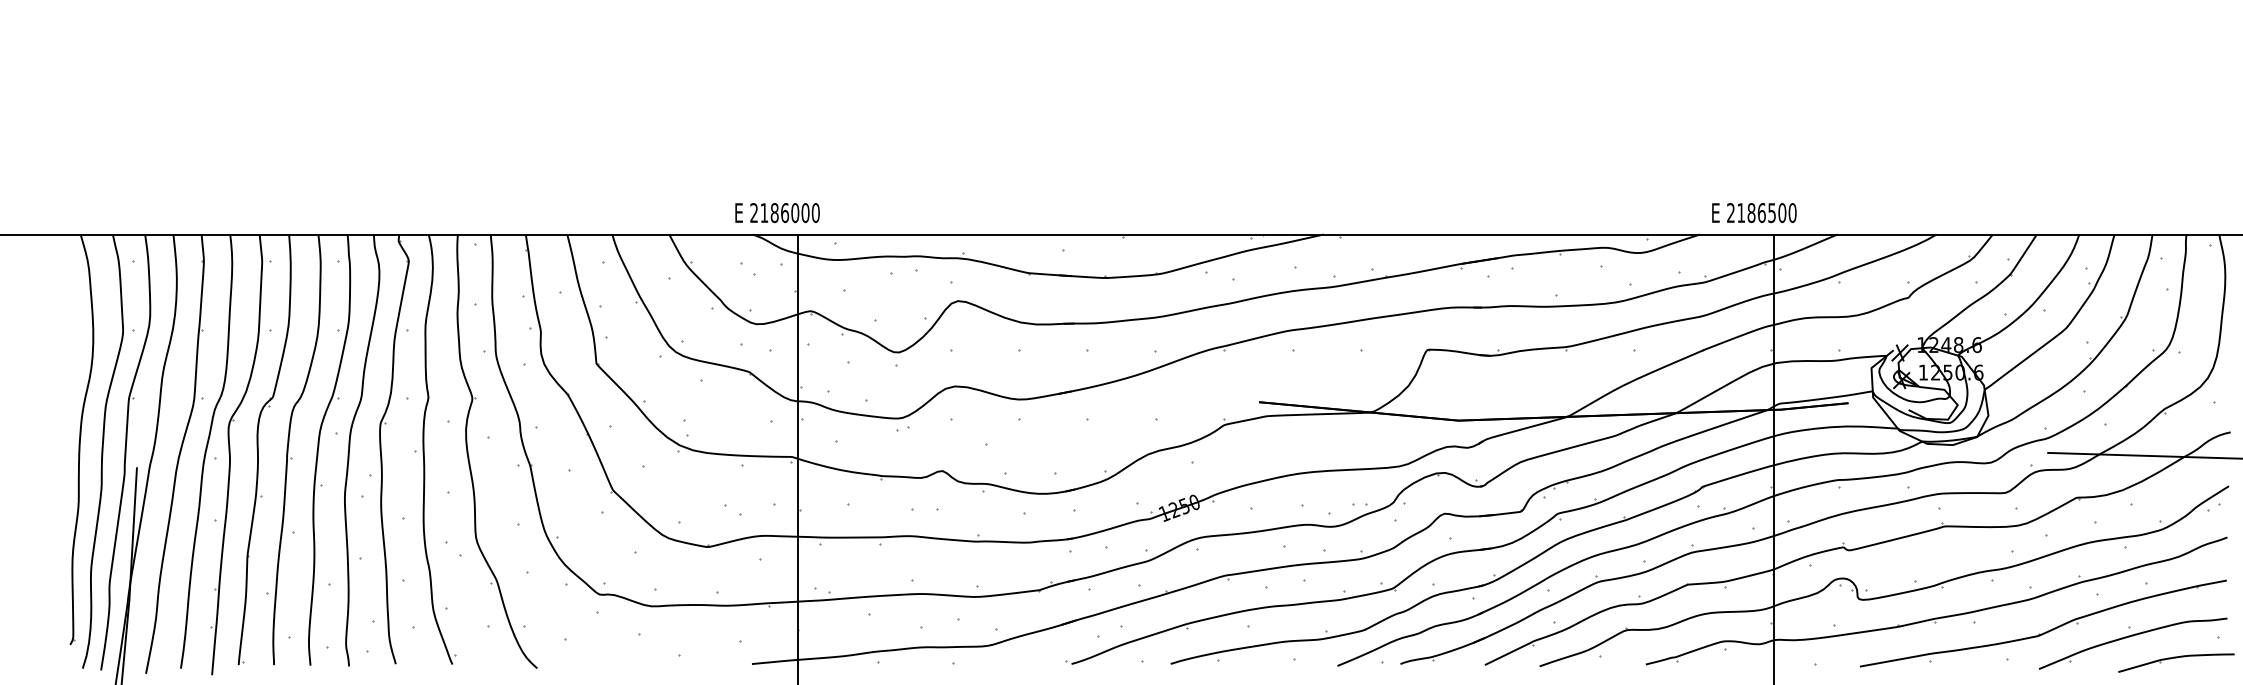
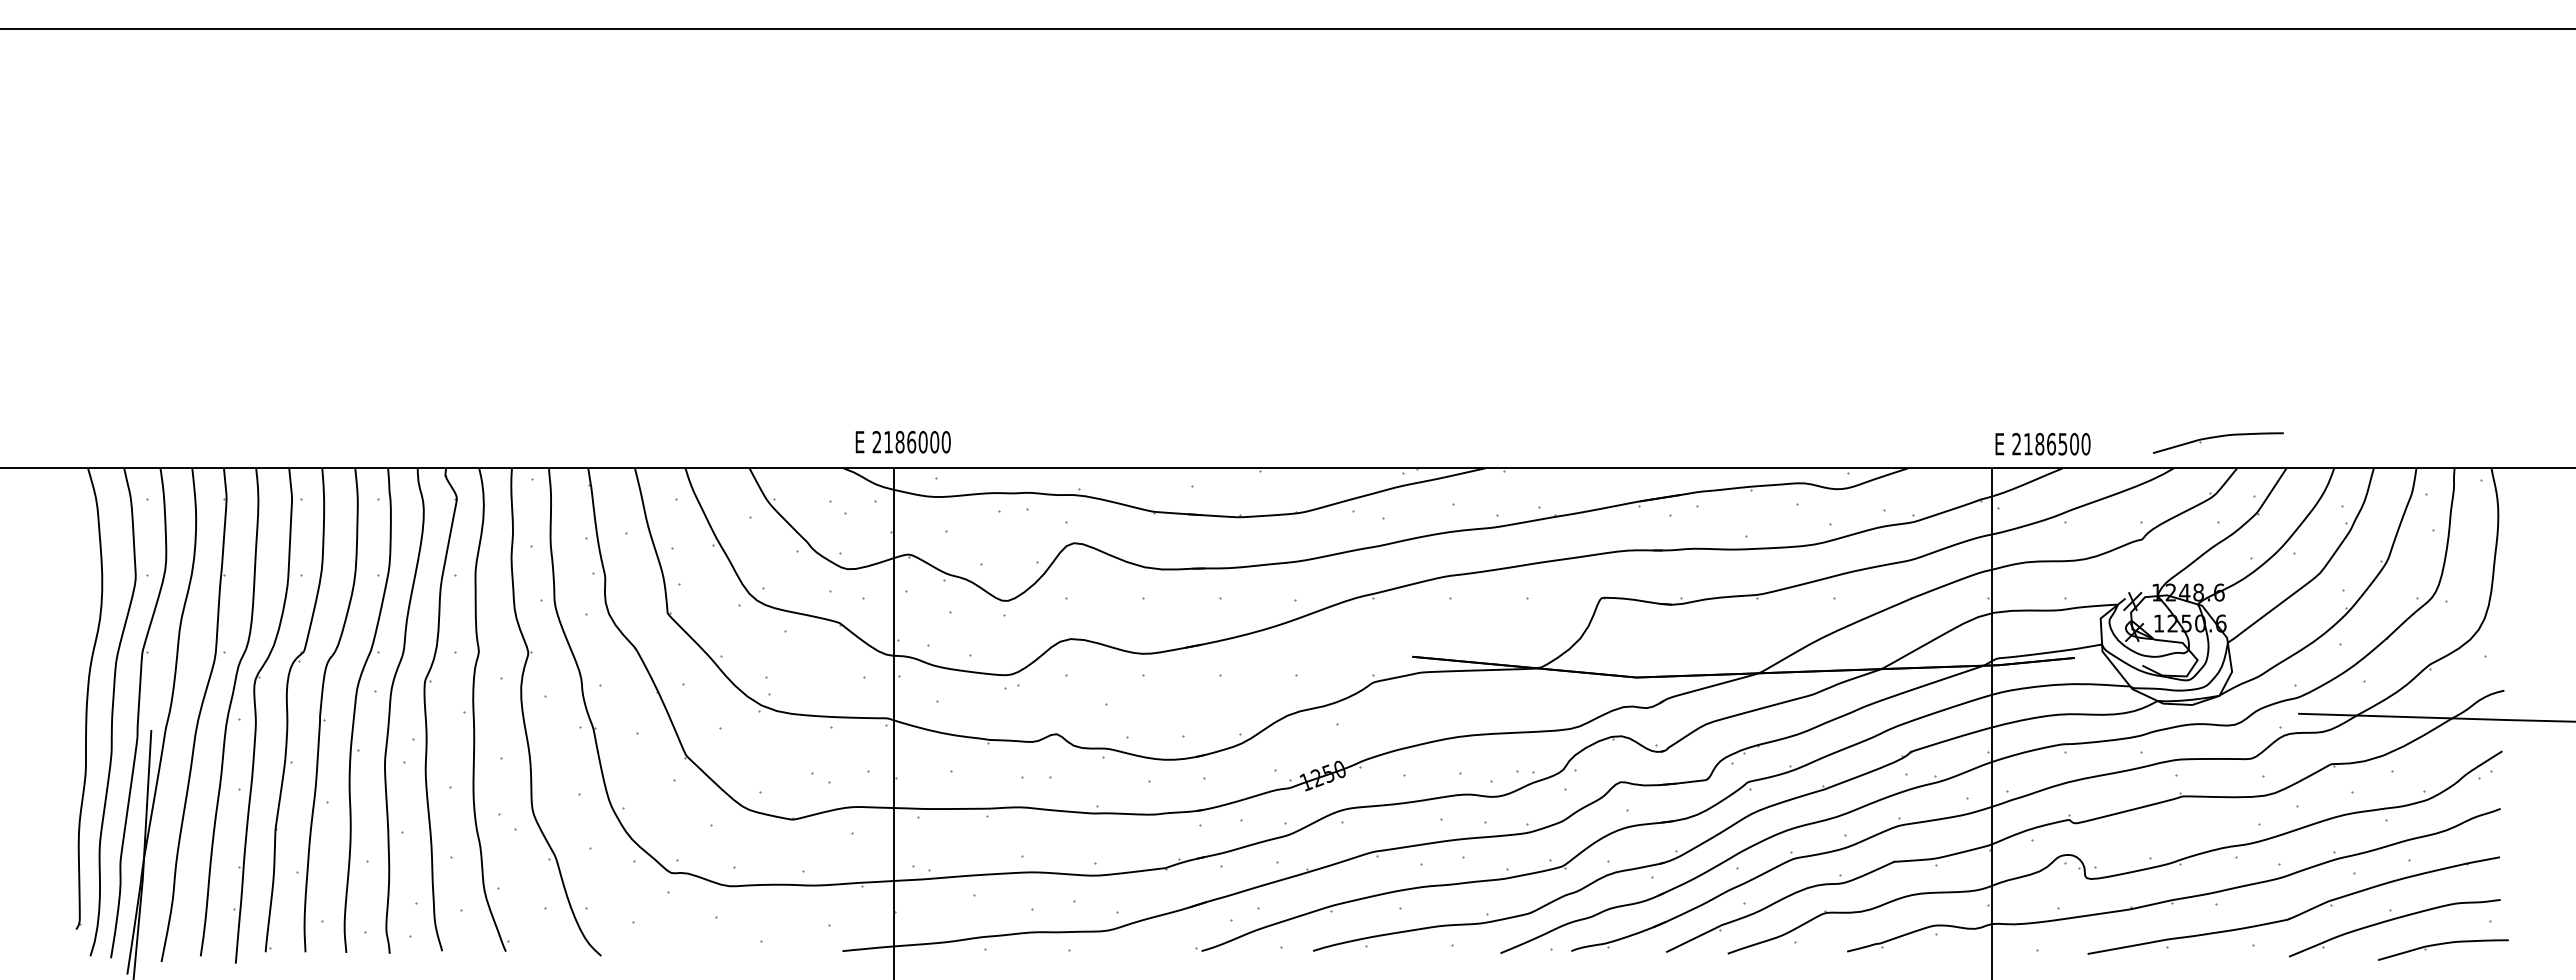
part: (1976, 211) -> (2218, 442), added
text: (776, 213) -> (902, 442), moved
text: (1753, 213) -> (2042, 444), moved

